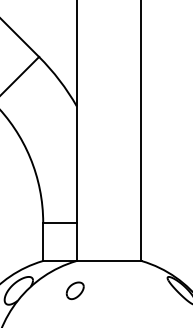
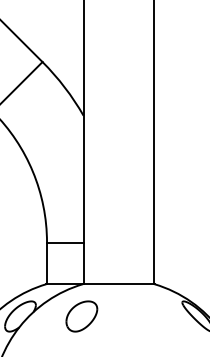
part: (74, 290) -> (81, 316), size x1.67

